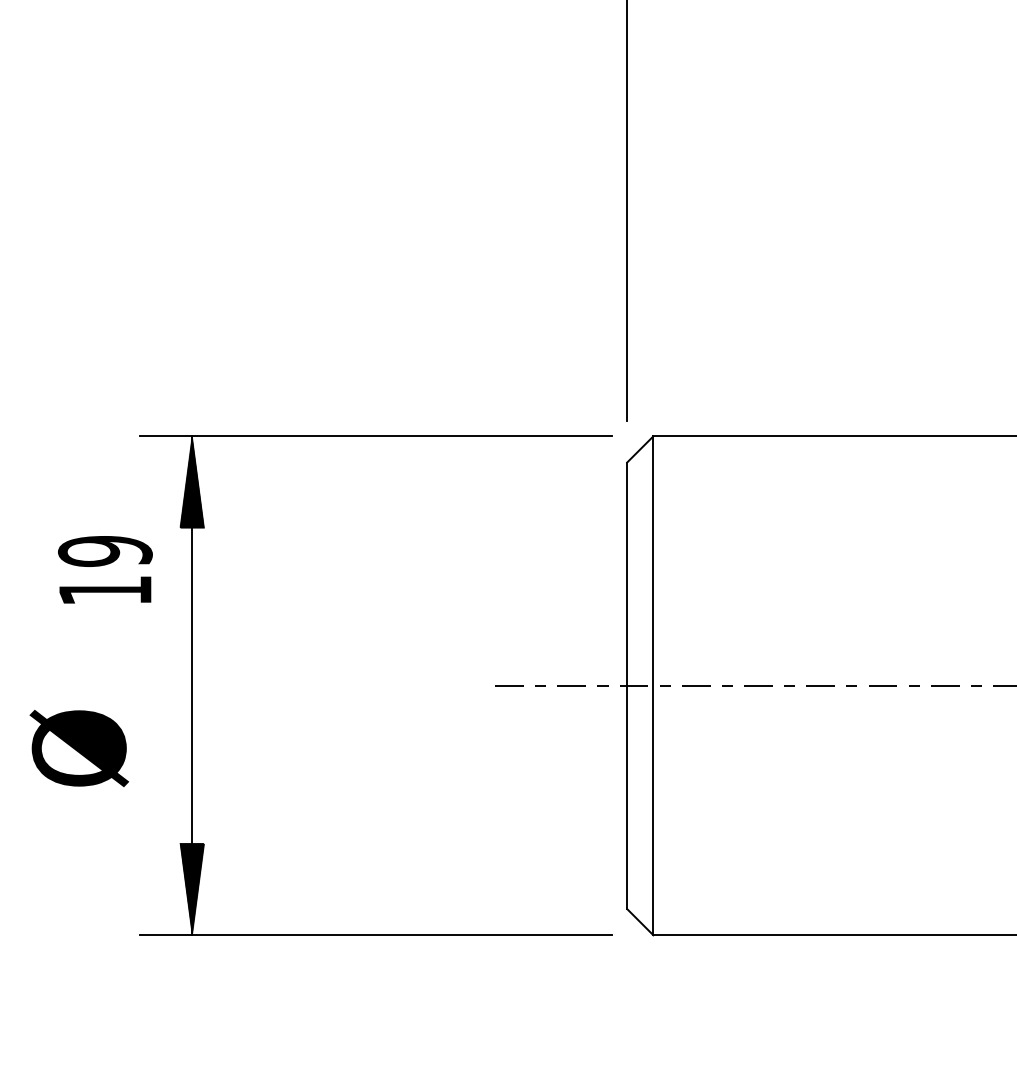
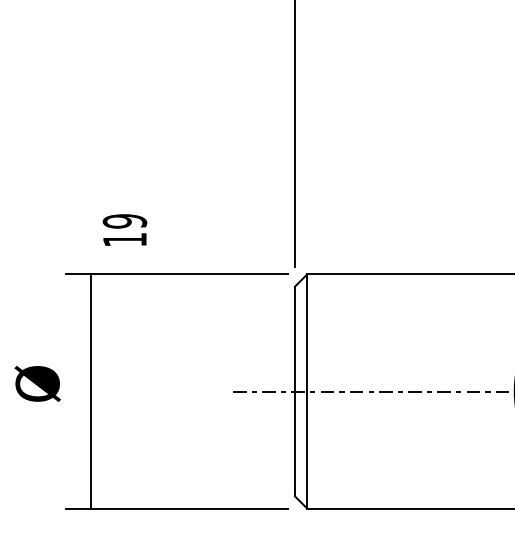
hatch: (191, 481) -> (90, 295), removed
text: (104, 568) -> (124, 229), moved
text: (78, 747) -> (37, 383), moved
hatch: (191, 888) -> (90, 486), removed

